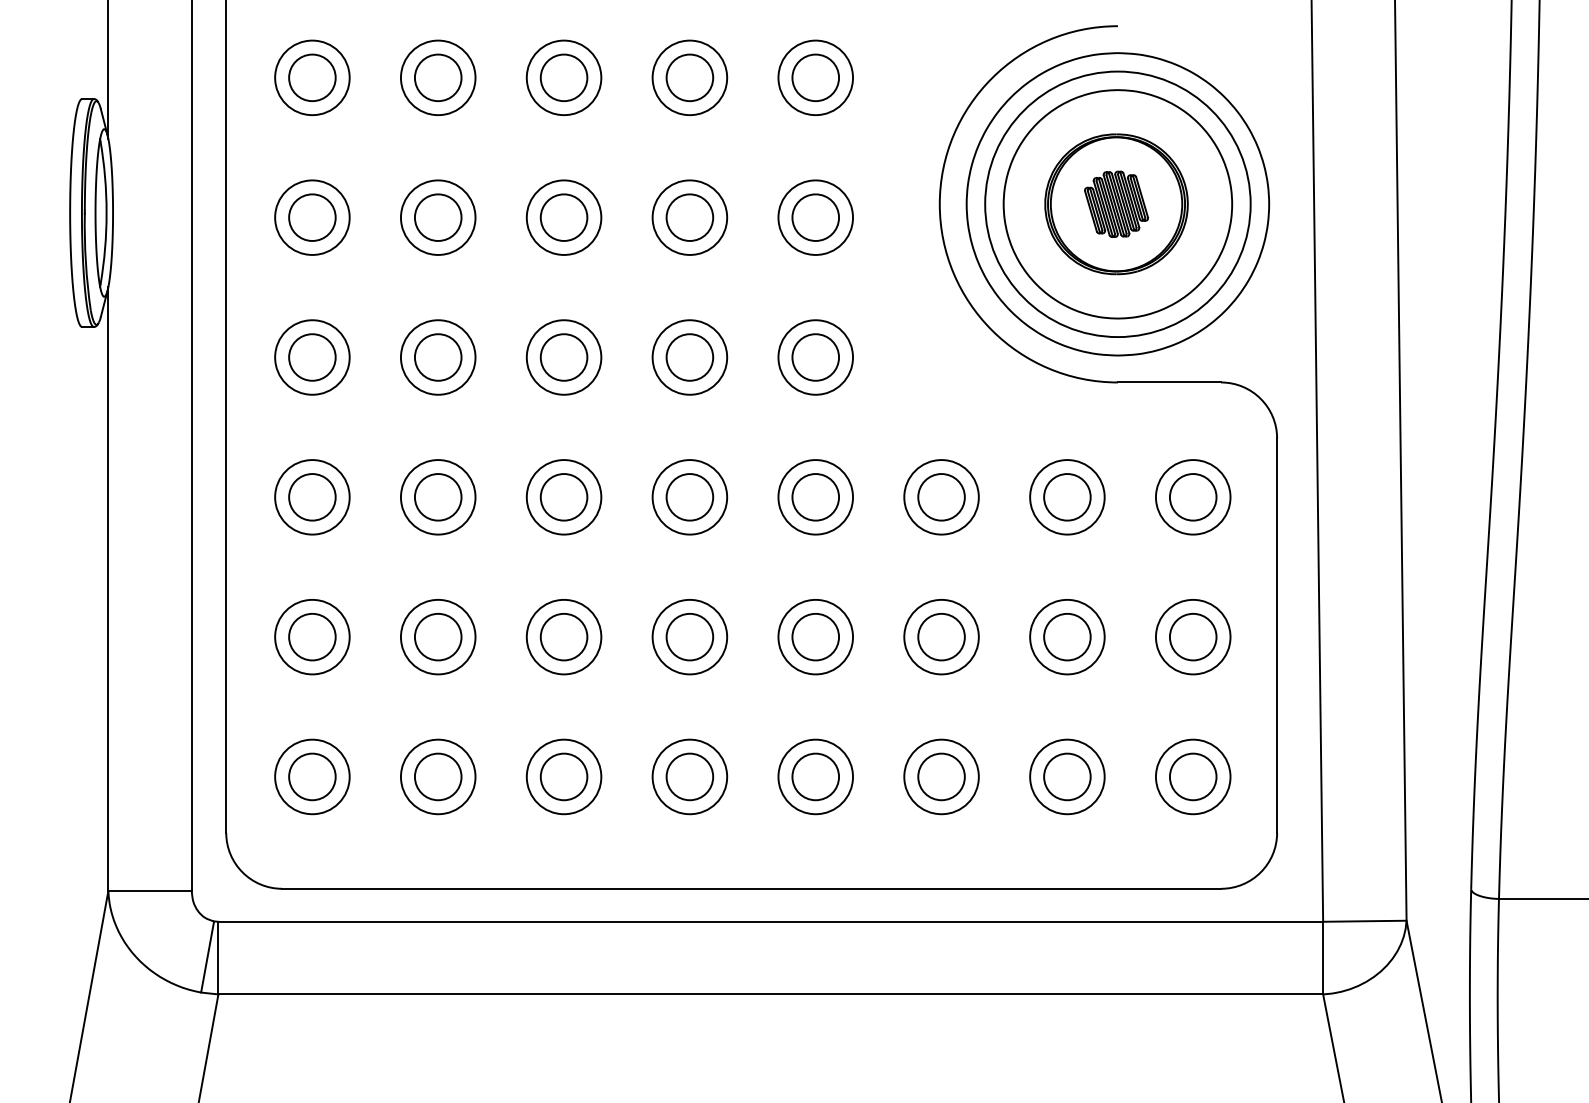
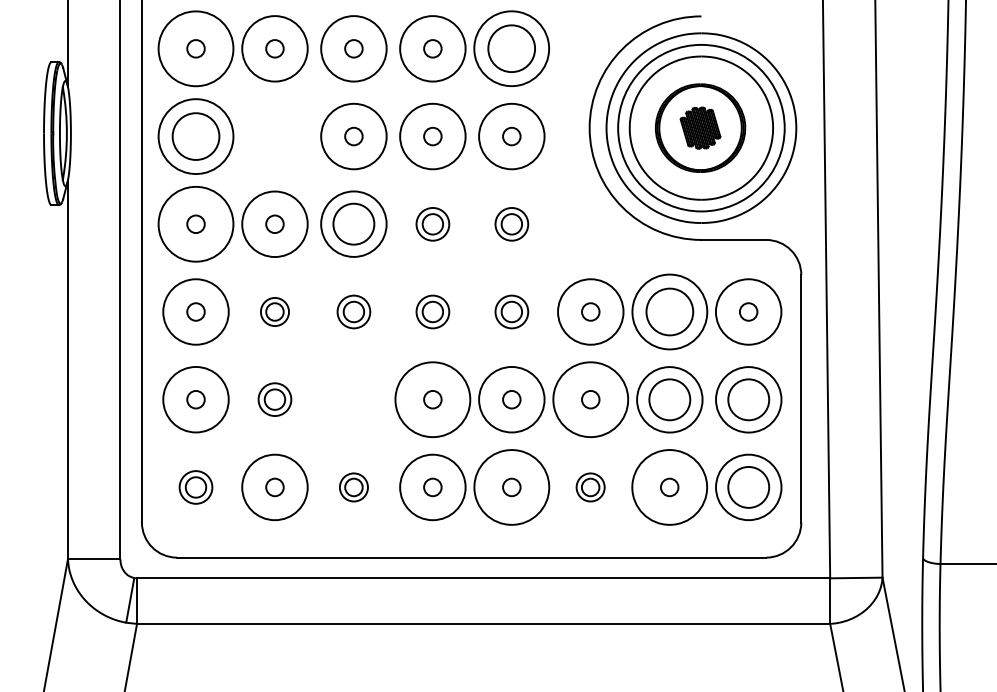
circle: (311, 77) -> (195, 48), size x0.6
circle: (311, 77) -> (195, 48), size x1.6
circle: (437, 77) -> (274, 48), size x0.6
circle: (437, 77) -> (274, 48), size x1.4
circle: (563, 77) -> (353, 48), size x0.6
circle: (563, 77) -> (353, 48), size x1.4
circle: (689, 77) -> (432, 48), size x0.6
circle: (689, 77) -> (432, 48), size x1.4
part: (815, 77) -> (511, 48), size x1.6
part: (311, 217) -> (195, 136), size x1.6
part: (437, 217) -> (274, 136), removed
circle: (563, 217) -> (353, 136), size x0.6
circle: (563, 217) -> (353, 136), size x1.4
circle: (689, 217) -> (432, 136), size x0.6
circle: (689, 217) -> (432, 136), size x1.4
circle: (815, 217) -> (511, 136), size x0.6
circle: (815, 217) -> (511, 136), size x1.4
circle: (311, 356) -> (195, 223), size x0.6
circle: (311, 356) -> (195, 223), size x1.6
circle: (437, 356) -> (274, 223), size x0.6
circle: (437, 356) -> (274, 223), size x1.4
part: (563, 357) -> (353, 224), size x1.4
part: (689, 357) -> (432, 224), size x0.7
part: (815, 357) -> (511, 224), size x0.7
circle: (311, 496) -> (195, 311), size x0.6
circle: (311, 496) -> (195, 311), size x1.4
part: (437, 496) -> (274, 311), size x0.6
part: (563, 496) -> (353, 311), size x0.7
part: (689, 496) -> (432, 311), size x0.7
part: (815, 496) -> (511, 311), size x0.7
circle: (941, 496) -> (590, 311), size x0.6
circle: (941, 496) -> (590, 311), size x1.4
part: (1067, 496) -> (669, 311), size x1.6
circle: (1192, 496) -> (748, 311), size x0.6
circle: (1192, 496) -> (748, 311), size x1.4
circle: (311, 636) -> (195, 399), size x0.6
circle: (311, 636) -> (195, 399), size x1.4
part: (437, 636) -> (274, 399), size x0.7
part: (563, 636) -> (353, 399), removed
circle: (689, 636) -> (432, 399), size x0.6
circle: (689, 636) -> (432, 399), size x1.6
circle: (815, 636) -> (511, 399), size x0.6
circle: (815, 636) -> (511, 399), size x1.4
circle: (941, 636) -> (590, 399), size x0.6
circle: (941, 636) -> (590, 399), size x1.6
part: (1067, 636) -> (669, 399), size x1.4
part: (1192, 636) -> (748, 399), size x1.4
part: (311, 777) -> (195, 487), size x0.7
circle: (437, 777) -> (274, 487), size x0.6
circle: (437, 777) -> (274, 487), size x1.4
part: (563, 777) -> (353, 487), size x0.6
circle: (689, 777) -> (432, 487), size x0.6
circle: (689, 777) -> (432, 487), size x1.4
circle: (815, 777) -> (511, 487), size x0.6
circle: (815, 777) -> (511, 487), size x1.6
part: (941, 777) -> (590, 487), size x0.6
circle: (1067, 777) -> (669, 487), size x0.6
circle: (1067, 777) -> (669, 487), size x1.6
part: (1192, 777) -> (748, 487), size x1.4

